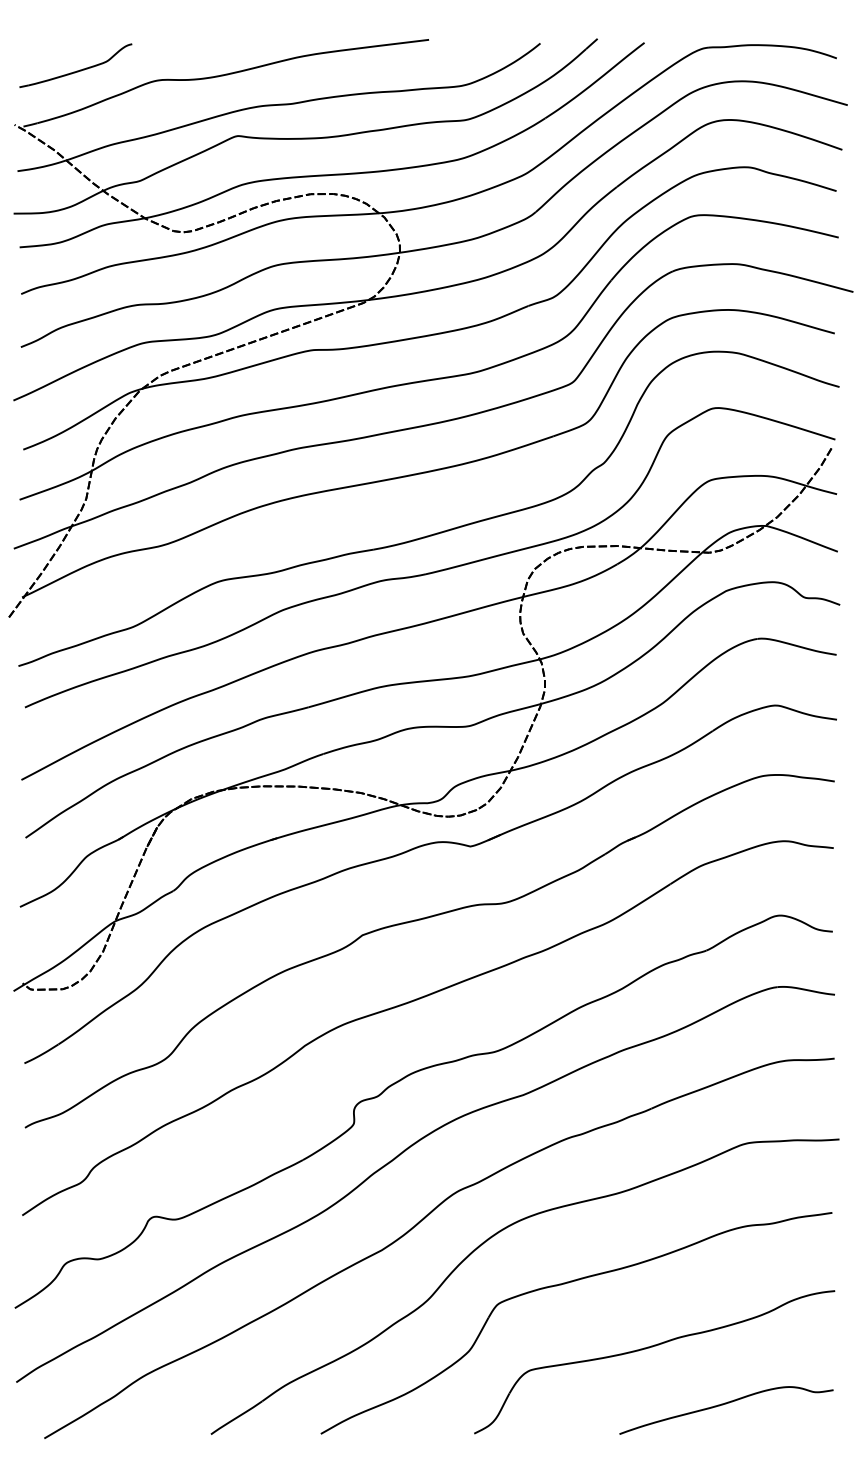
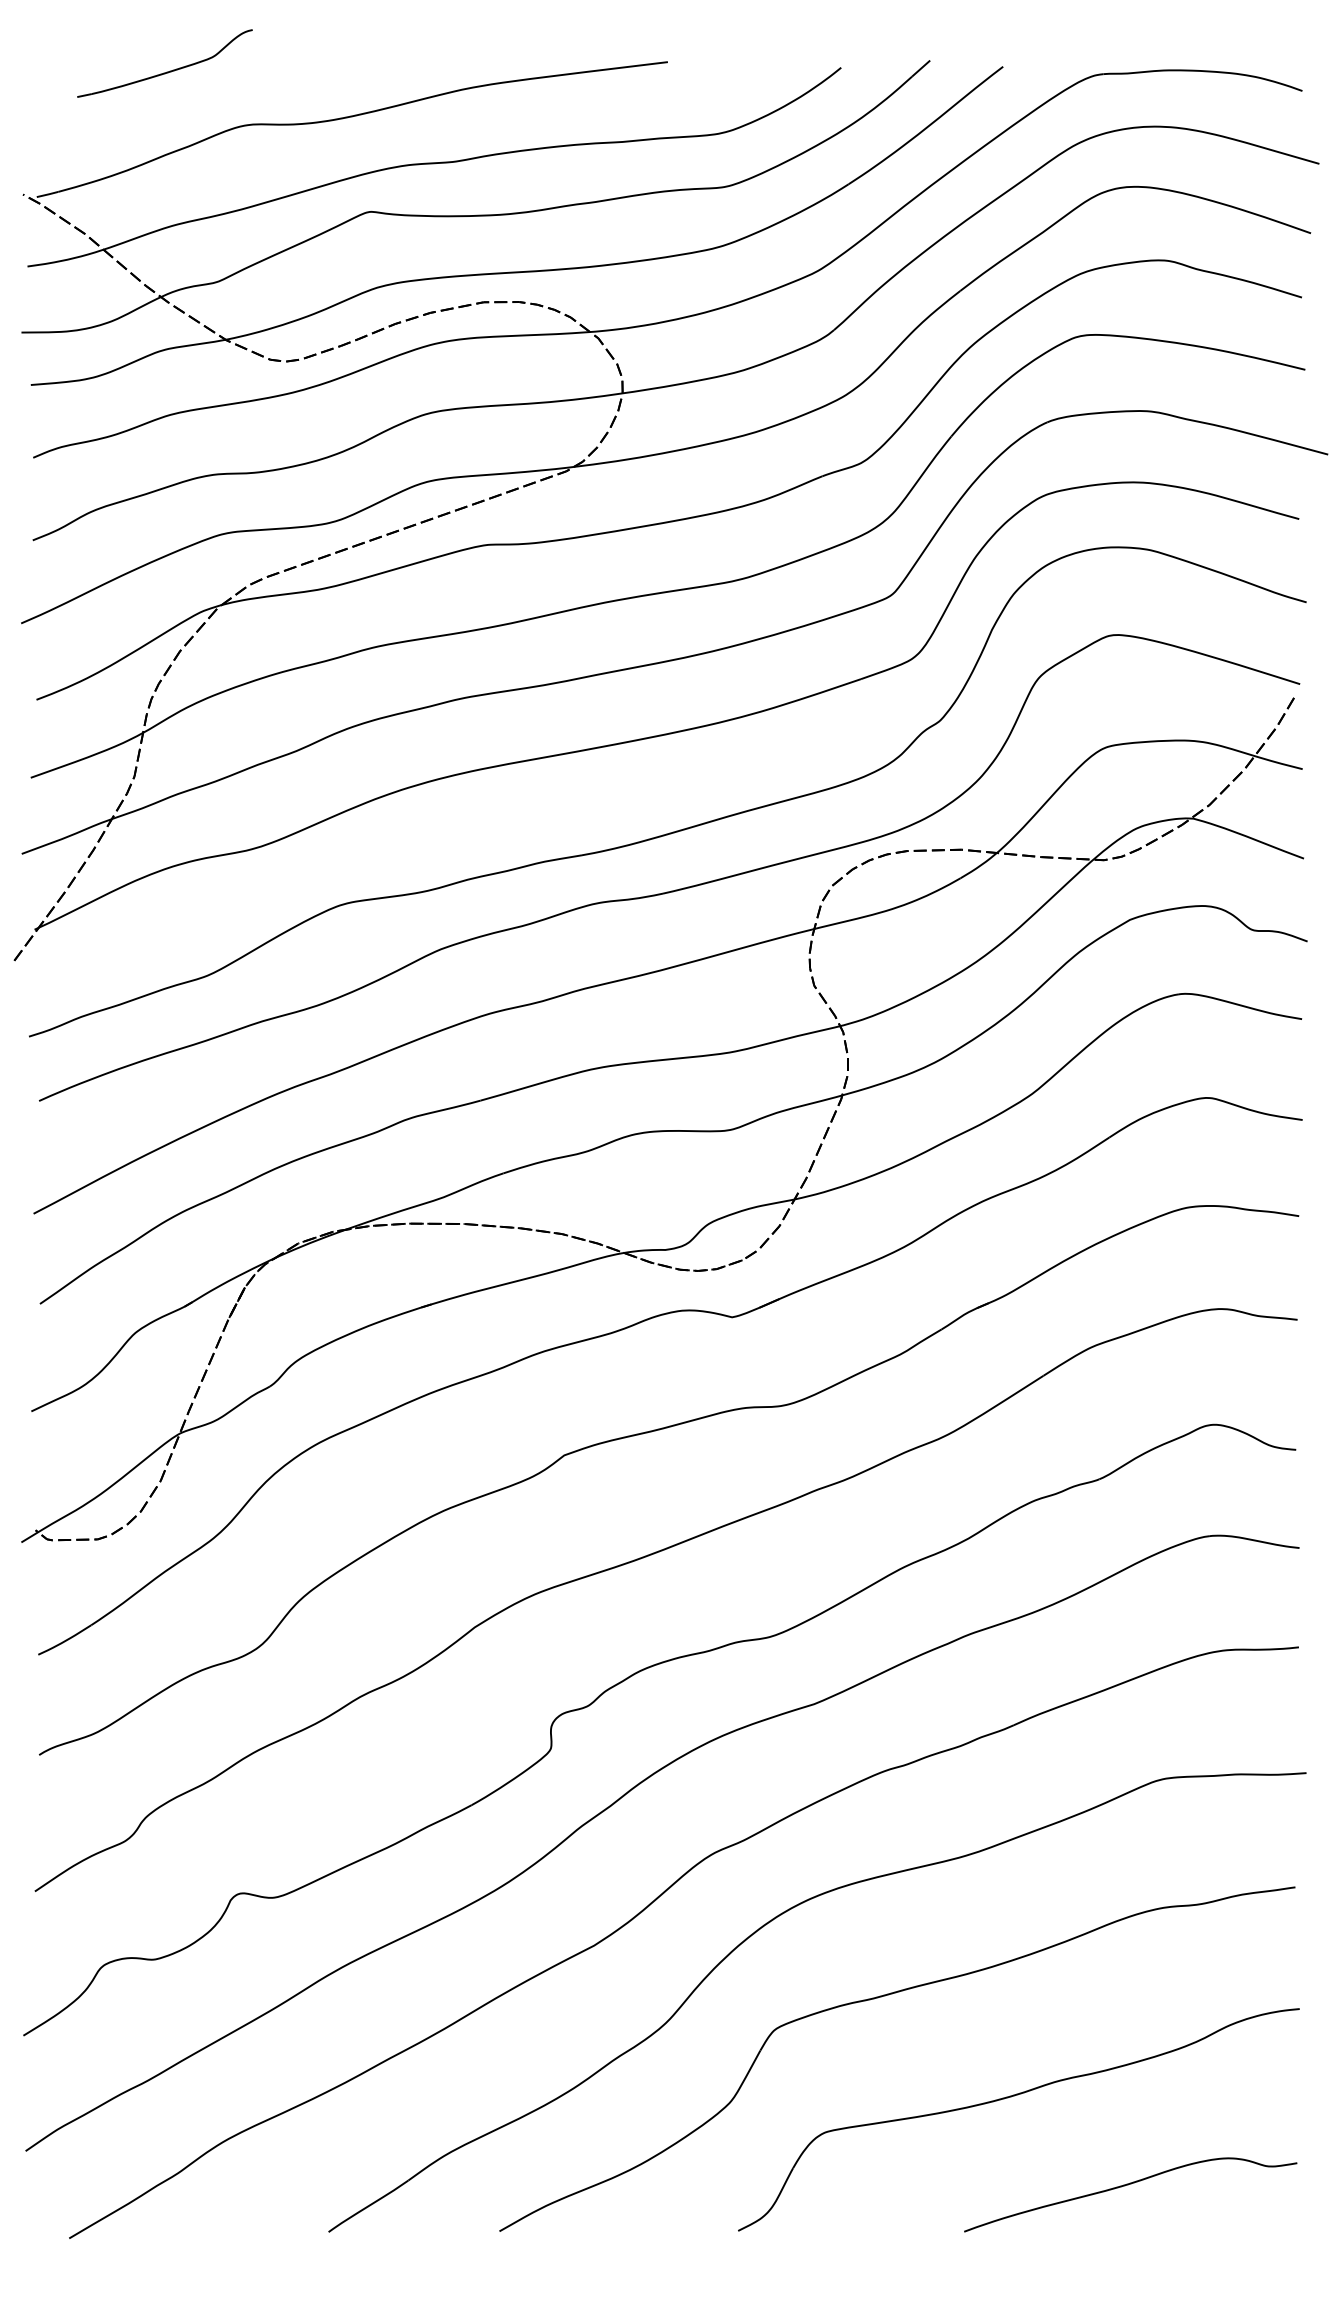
part: (75, 65) -> (164, 63), moved

